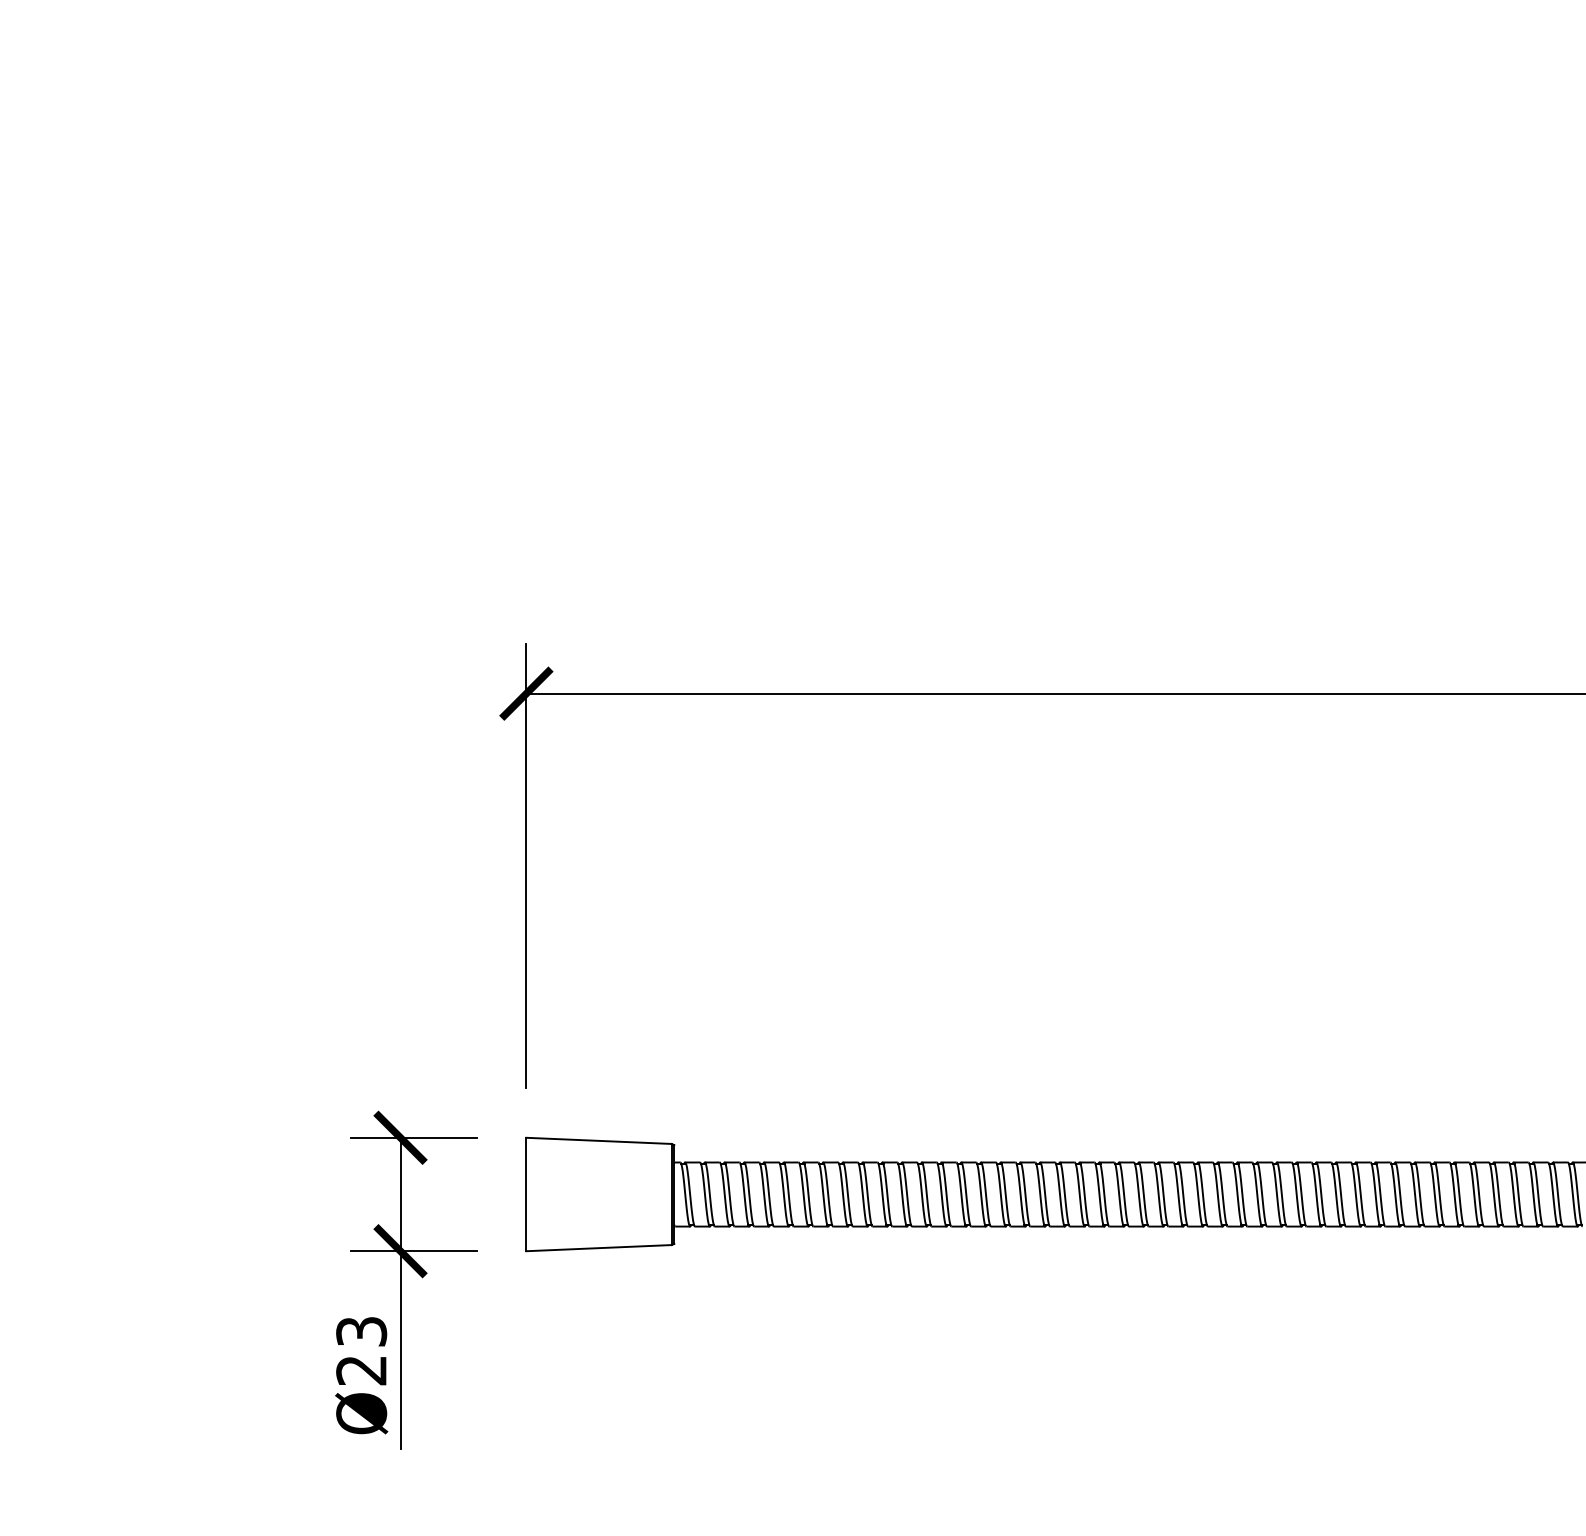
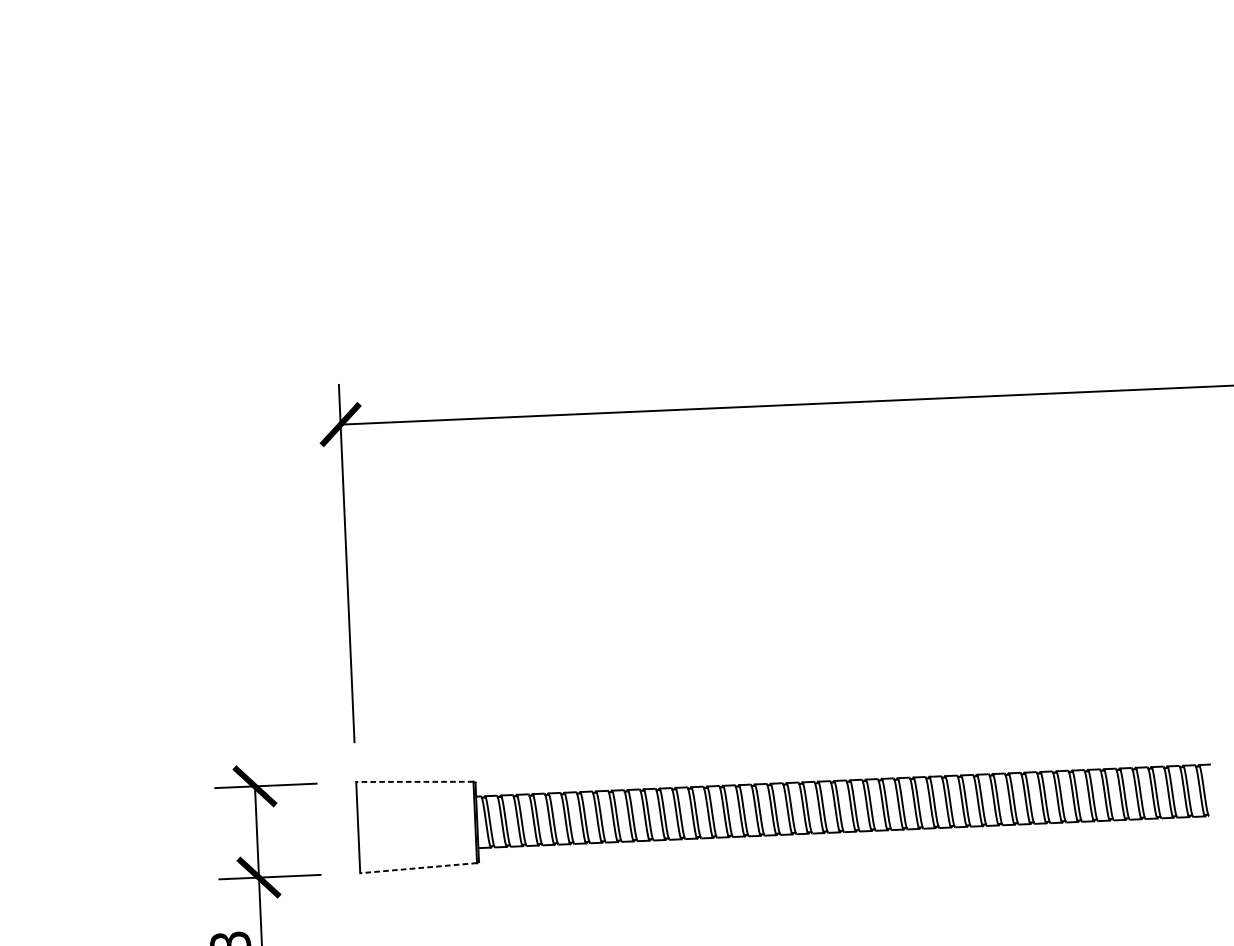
line: (599, 1140) -> (415, 781), solid -> dashed
line: (599, 1248) -> (418, 868), solid -> dashed

